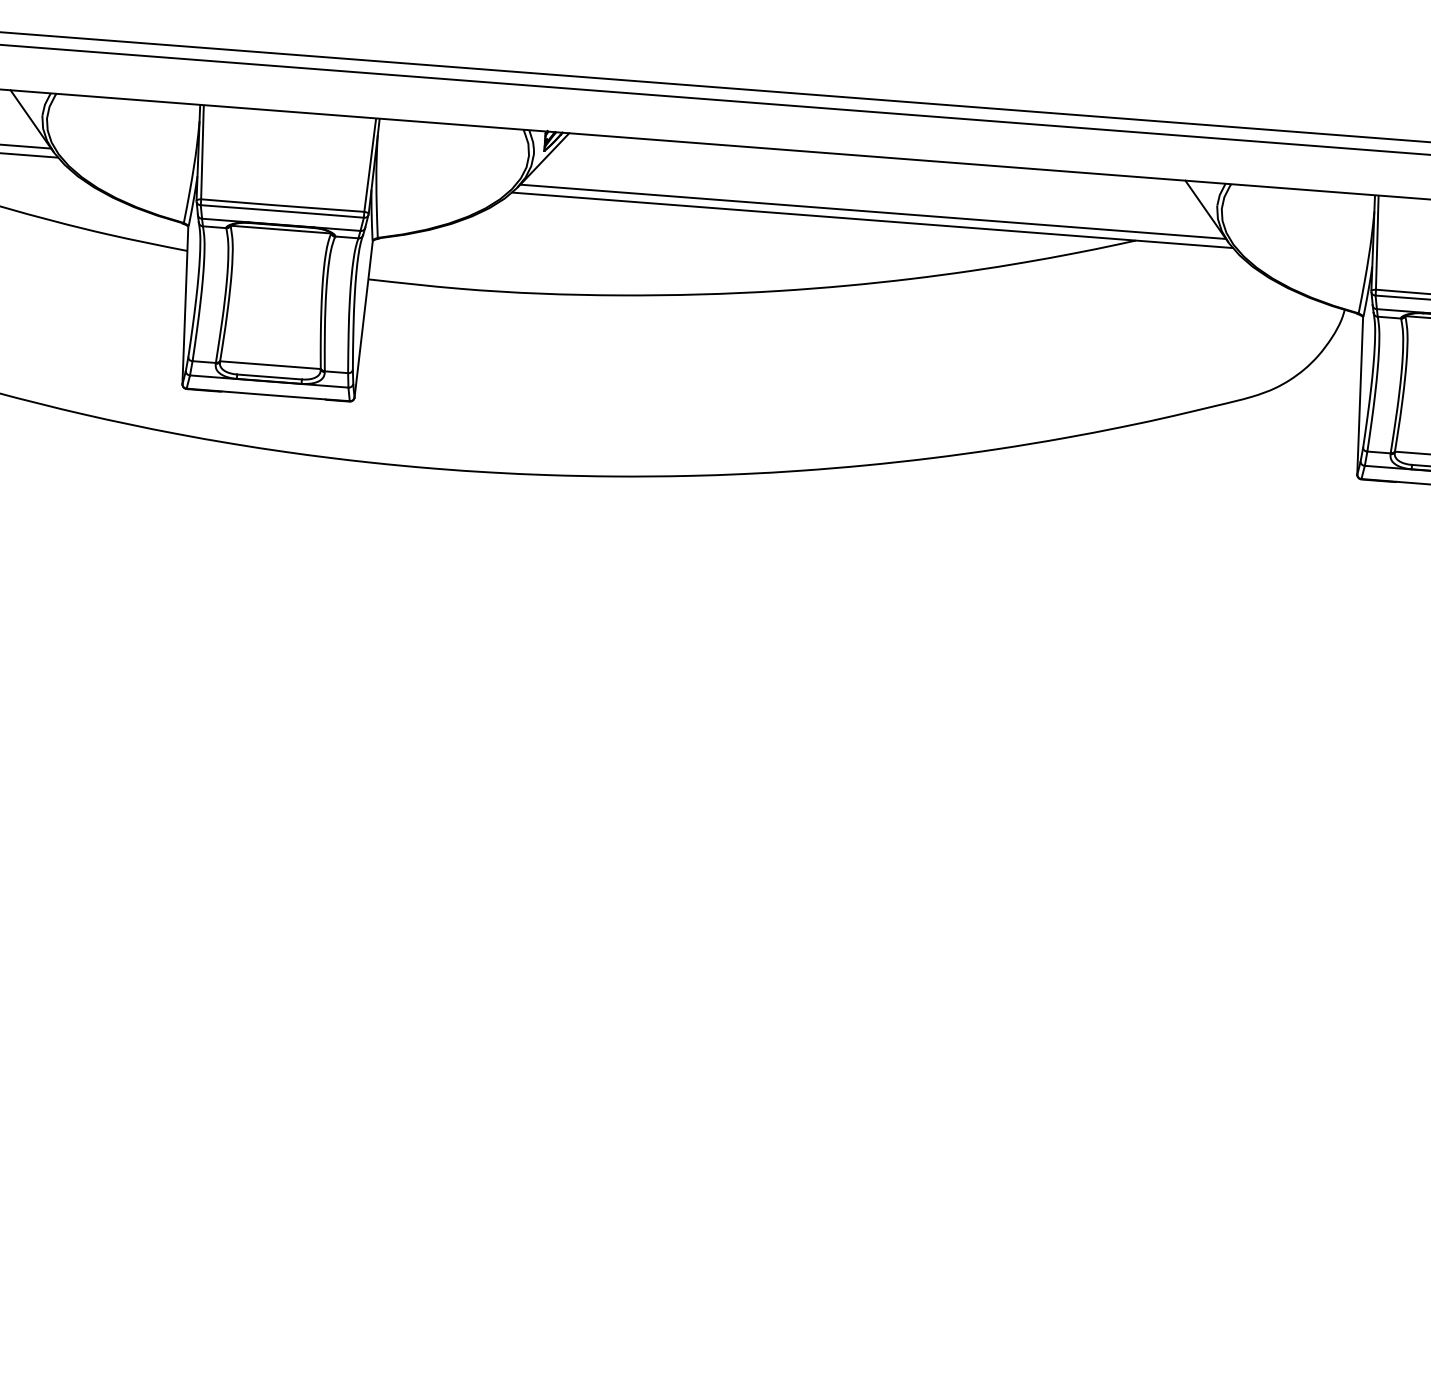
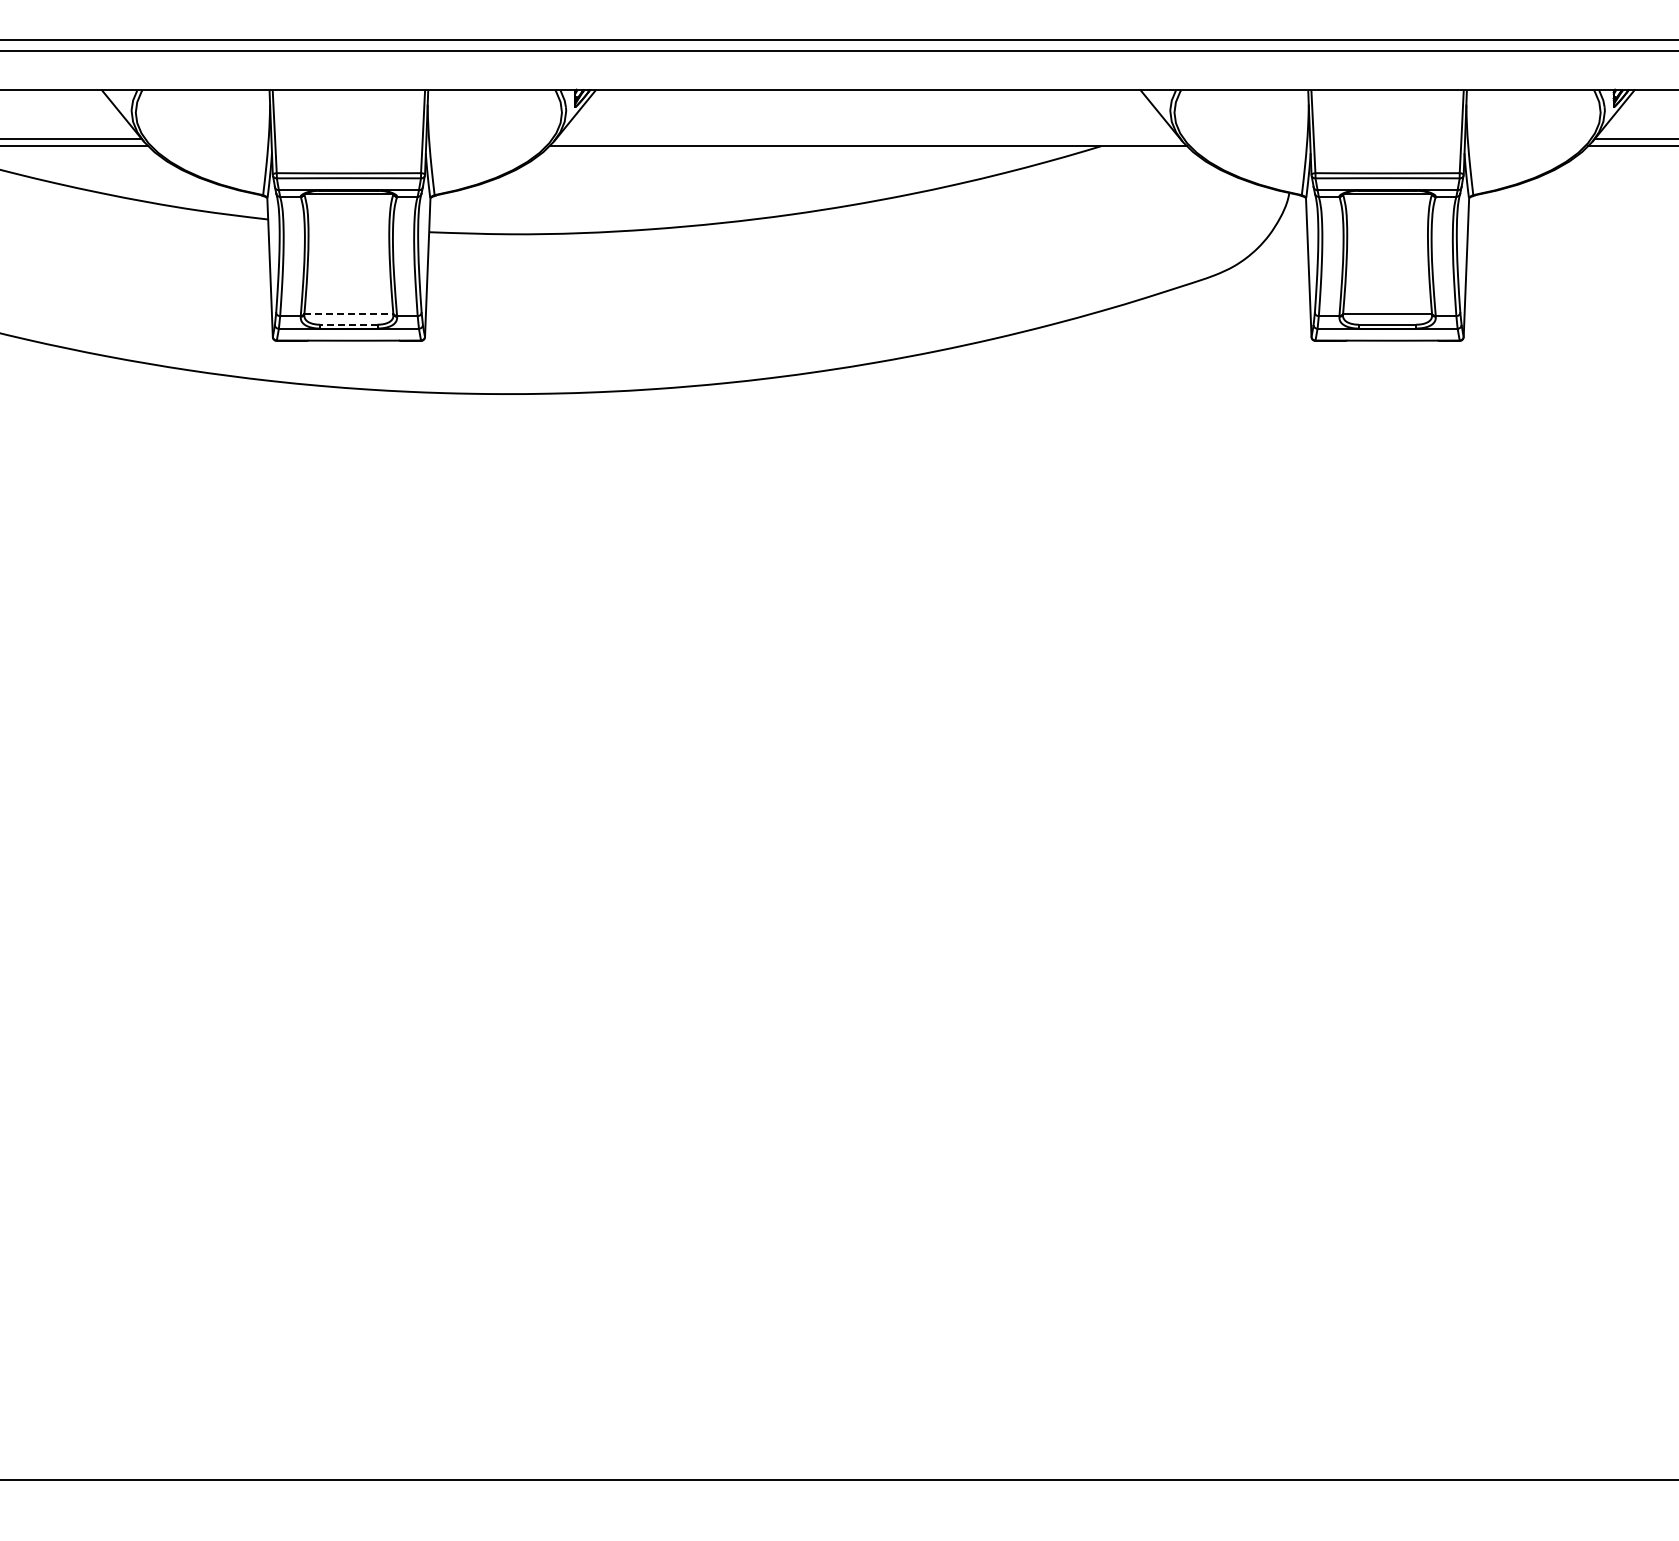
line: (873, 211) -> (868, 138), removed
line: (269, 365) -> (348, 314), solid -> dashed
line: (269, 376) -> (348, 324), solid -> dashed

